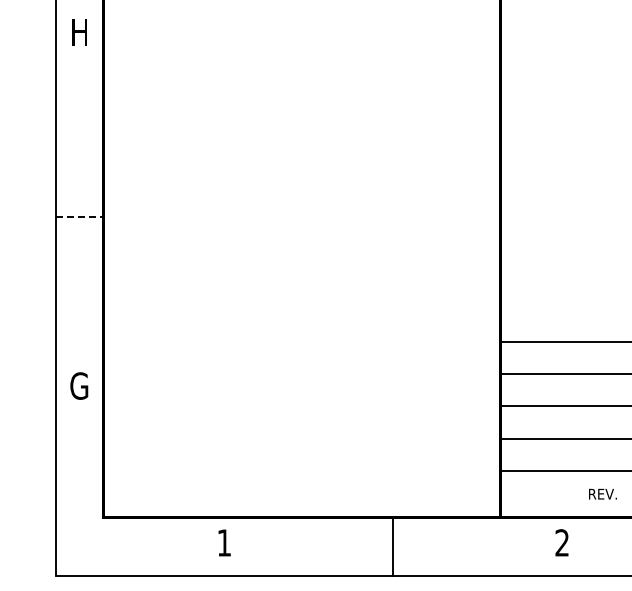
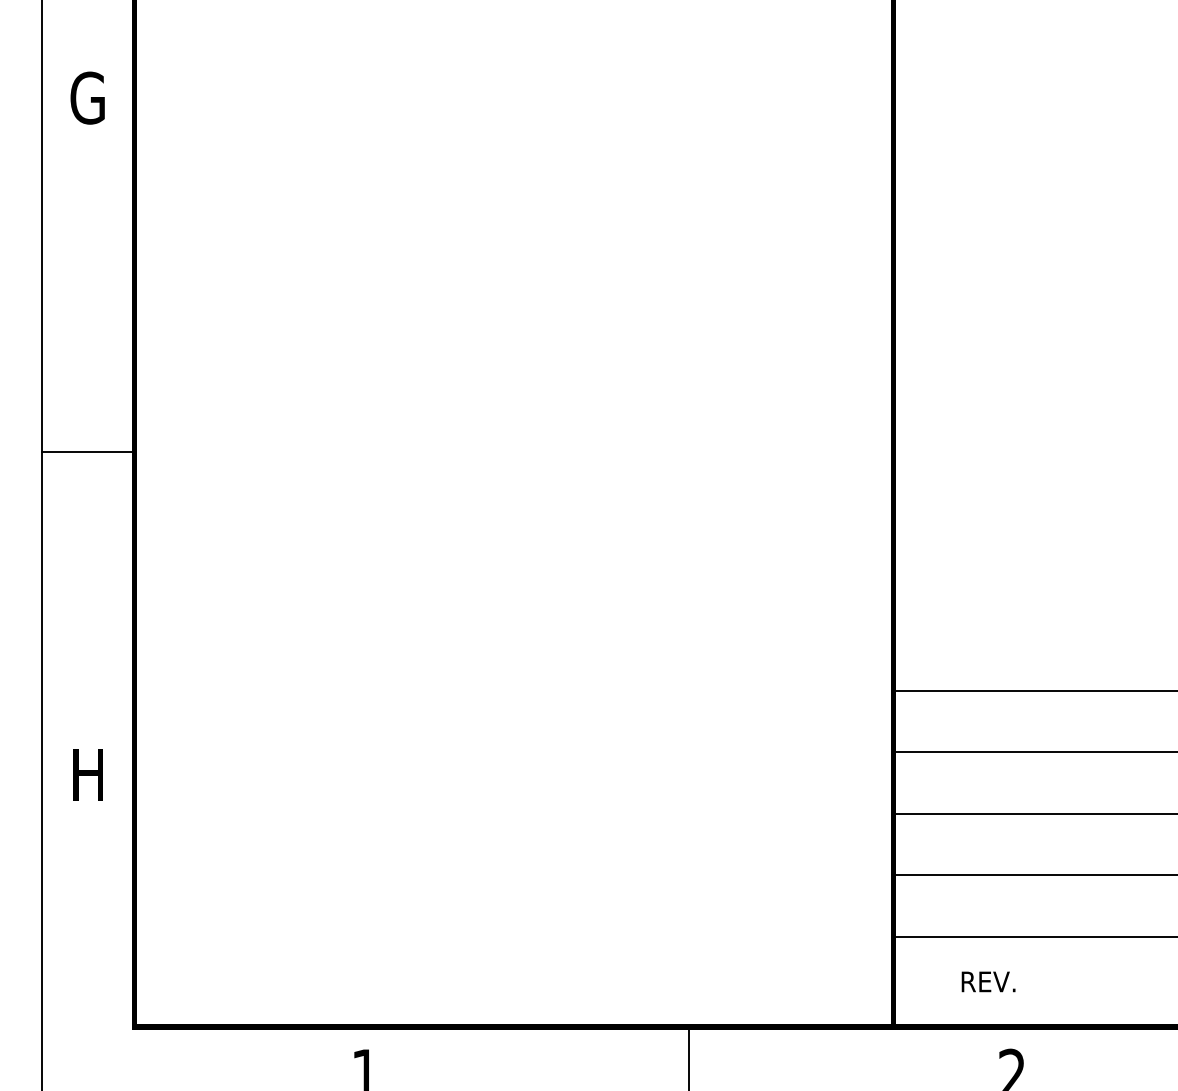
text: (79, 32) -> (88, 98), H -> G
line: (80, 217) -> (90, 452), dashed -> solid
text: (79, 385) -> (88, 773), G -> H
text: (602, 493) -> (987, 980), moved

